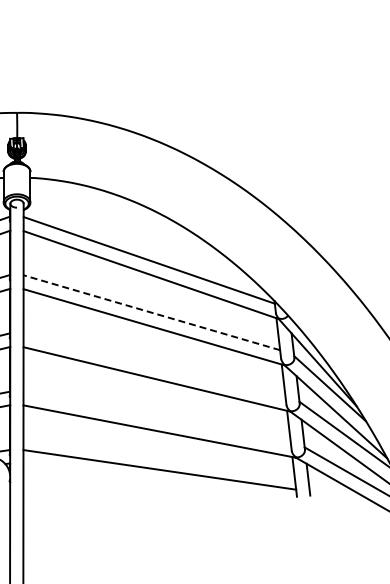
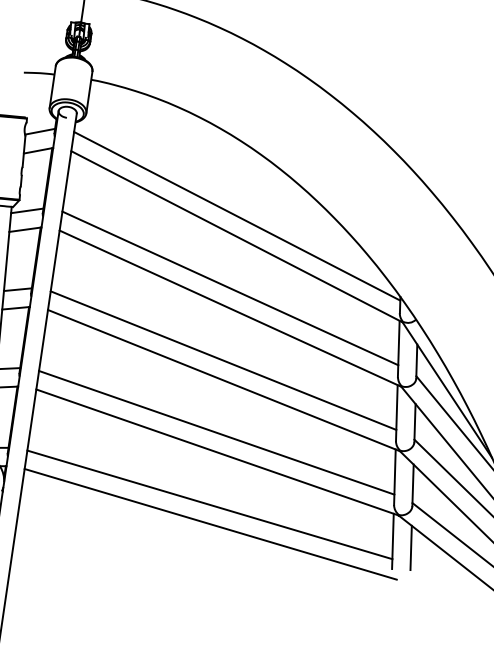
line: (151, 312) -> (229, 288), dashed -> solid
line: (154, 364) -> (223, 359), added
line: (156, 417) -> (215, 432), added
line: (162, 483) -> (210, 524), added

